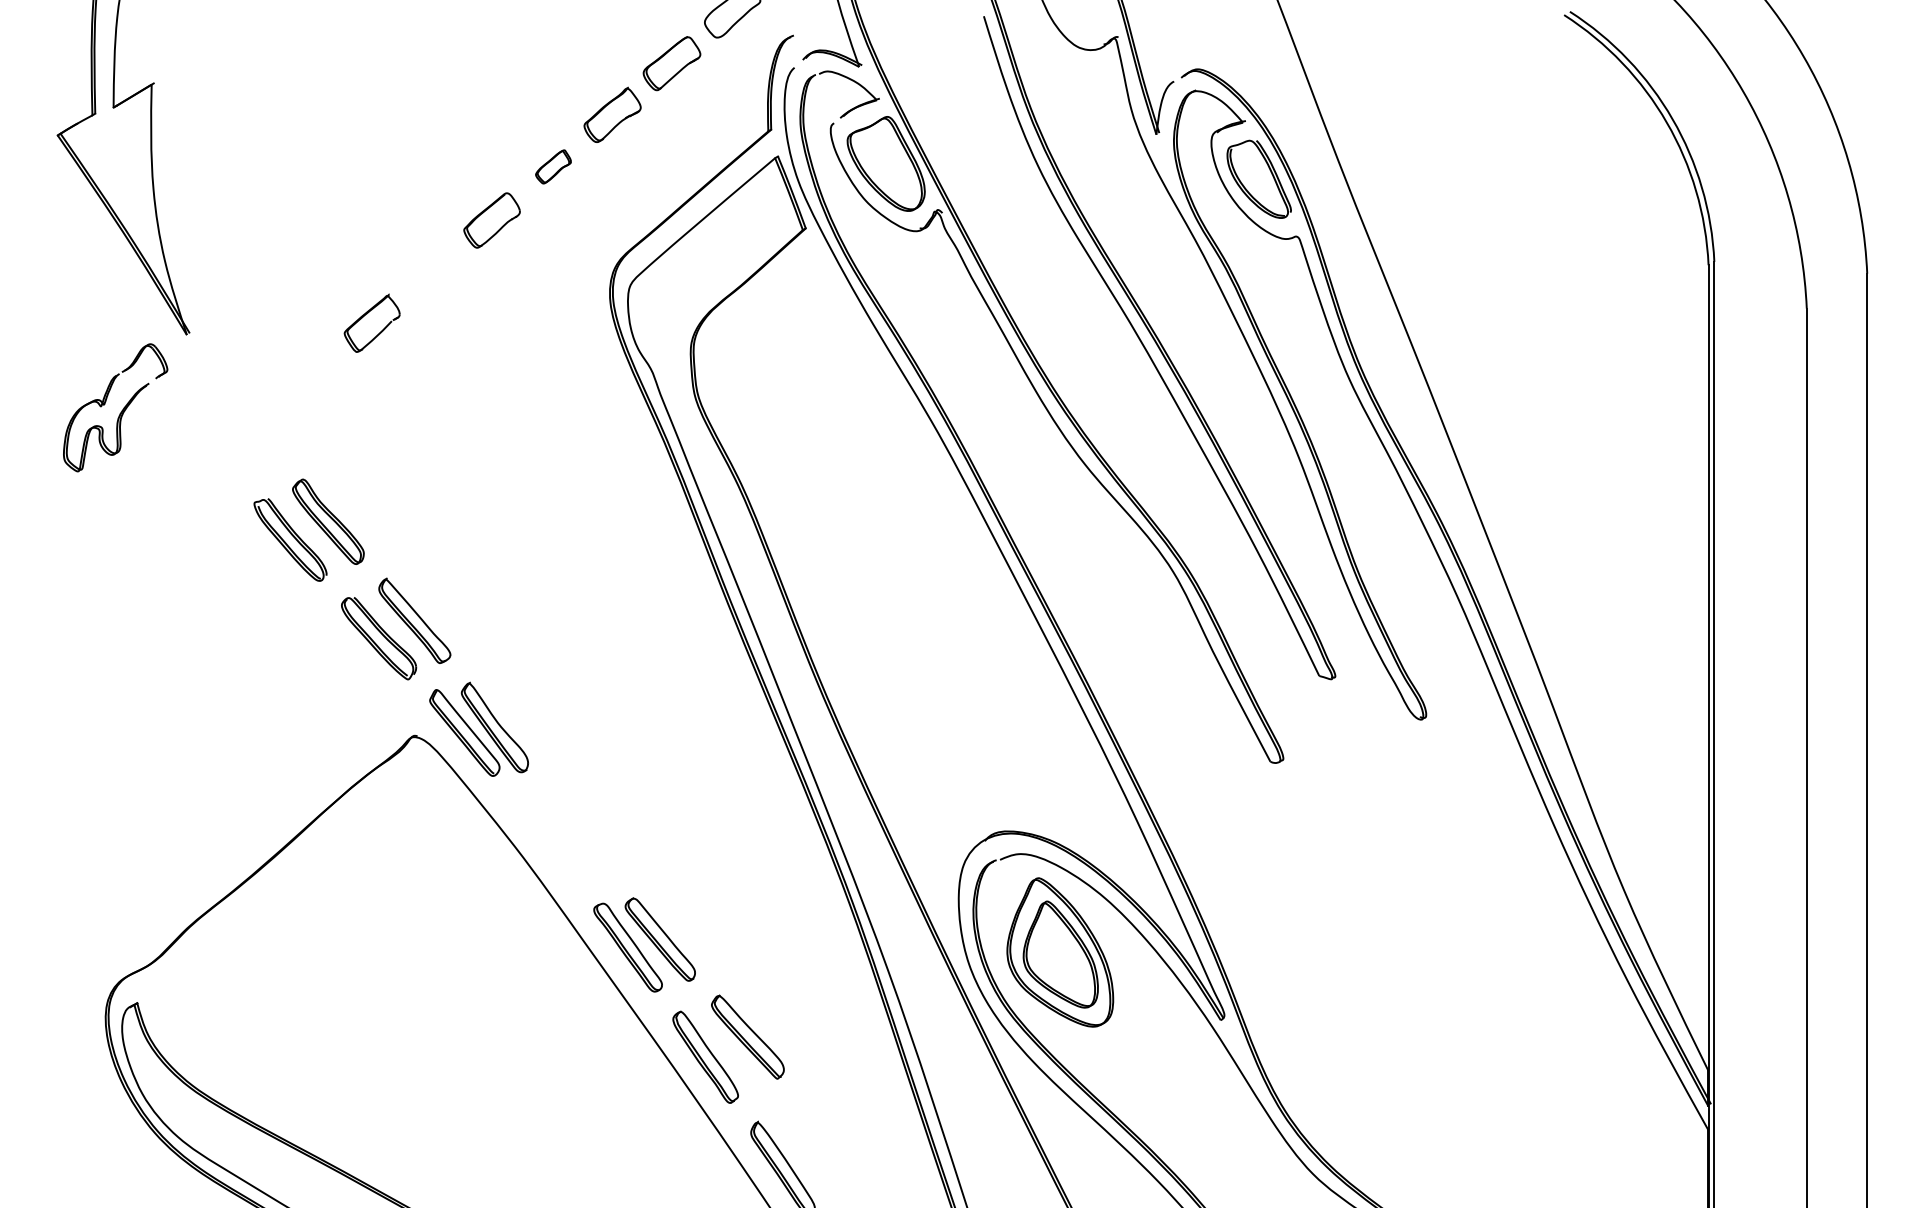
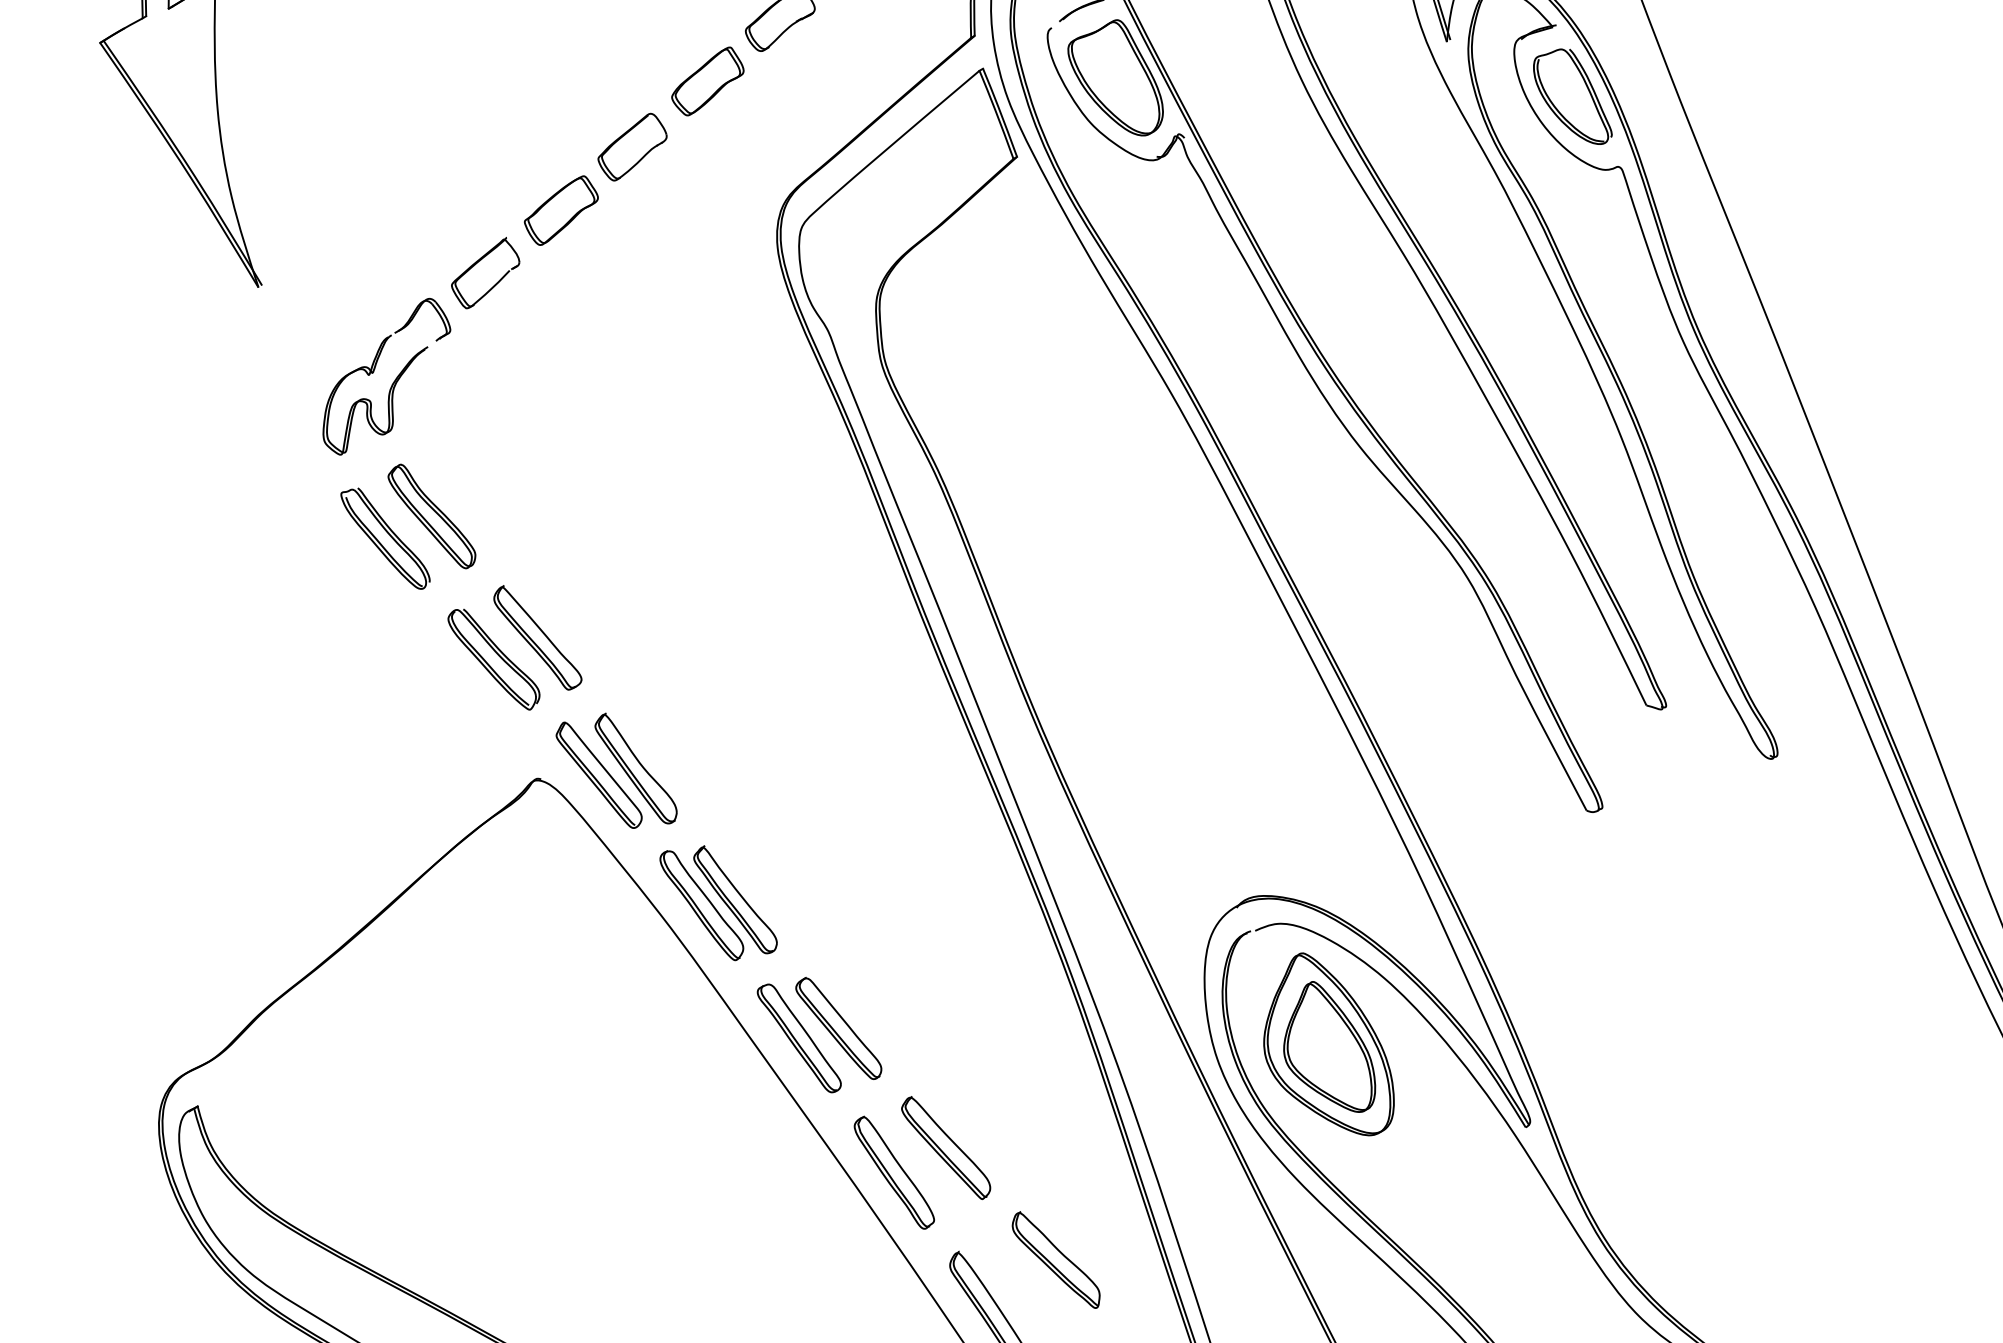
part: (553, 166) -> (707, 80), size x1.67
part: (433, 272) -> (560, 210), added
part: (121, 410) -> (394, 380), moved
part: (561, 836) -> (717, 902), added
part: (837, 1128) -> (1055, 1260), added

